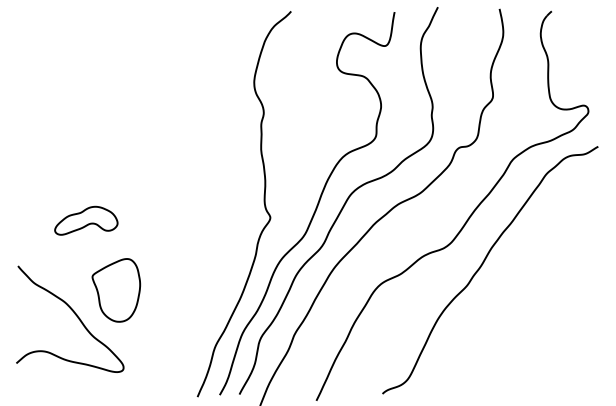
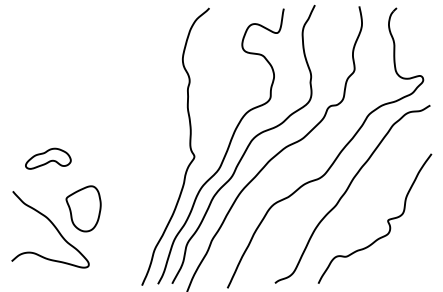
part: (86, 220) -> (48, 158), moved
curve: (538, 306) -> (387, 220), added

